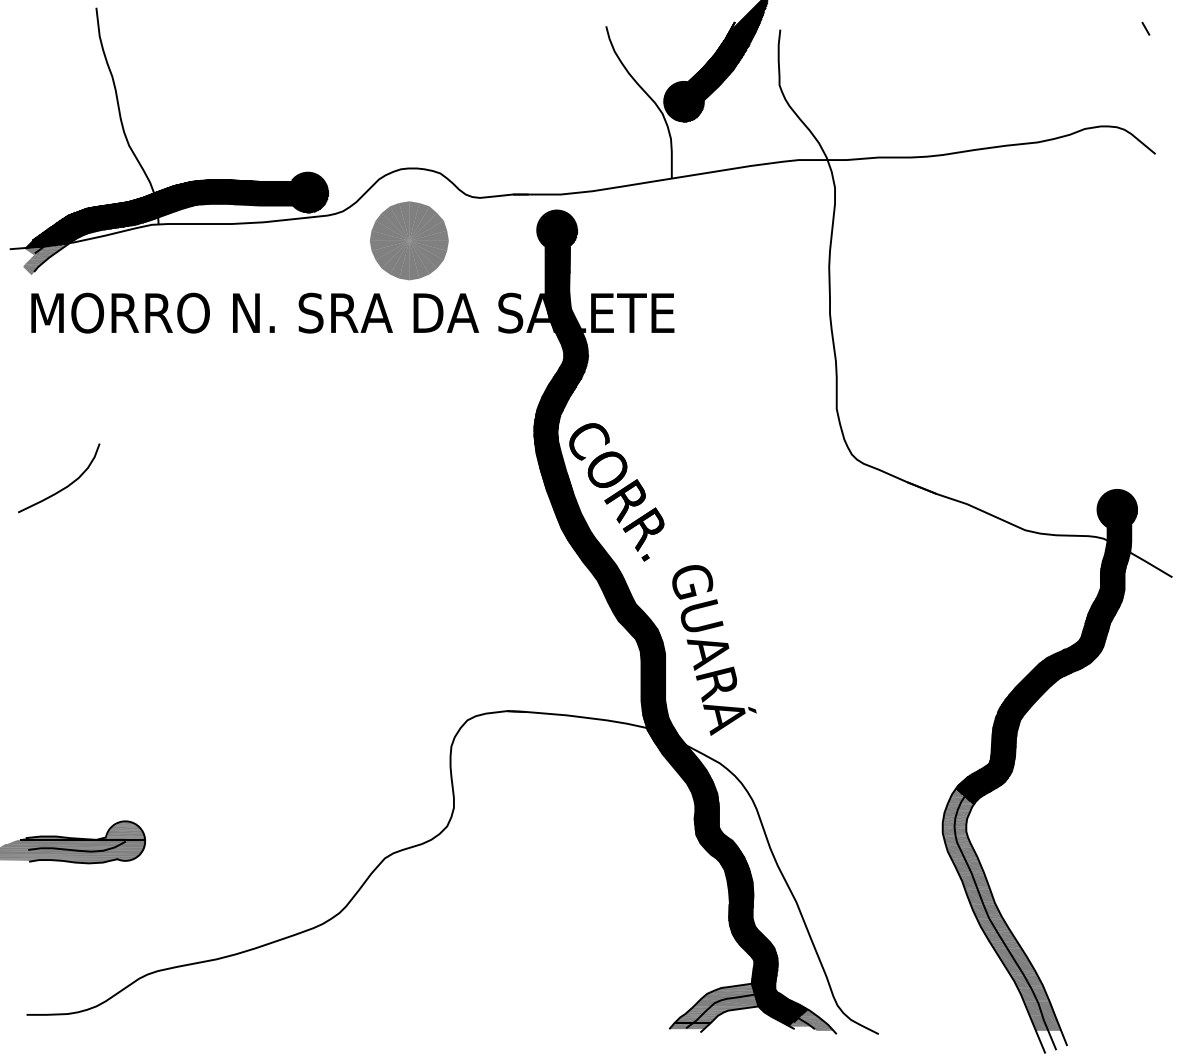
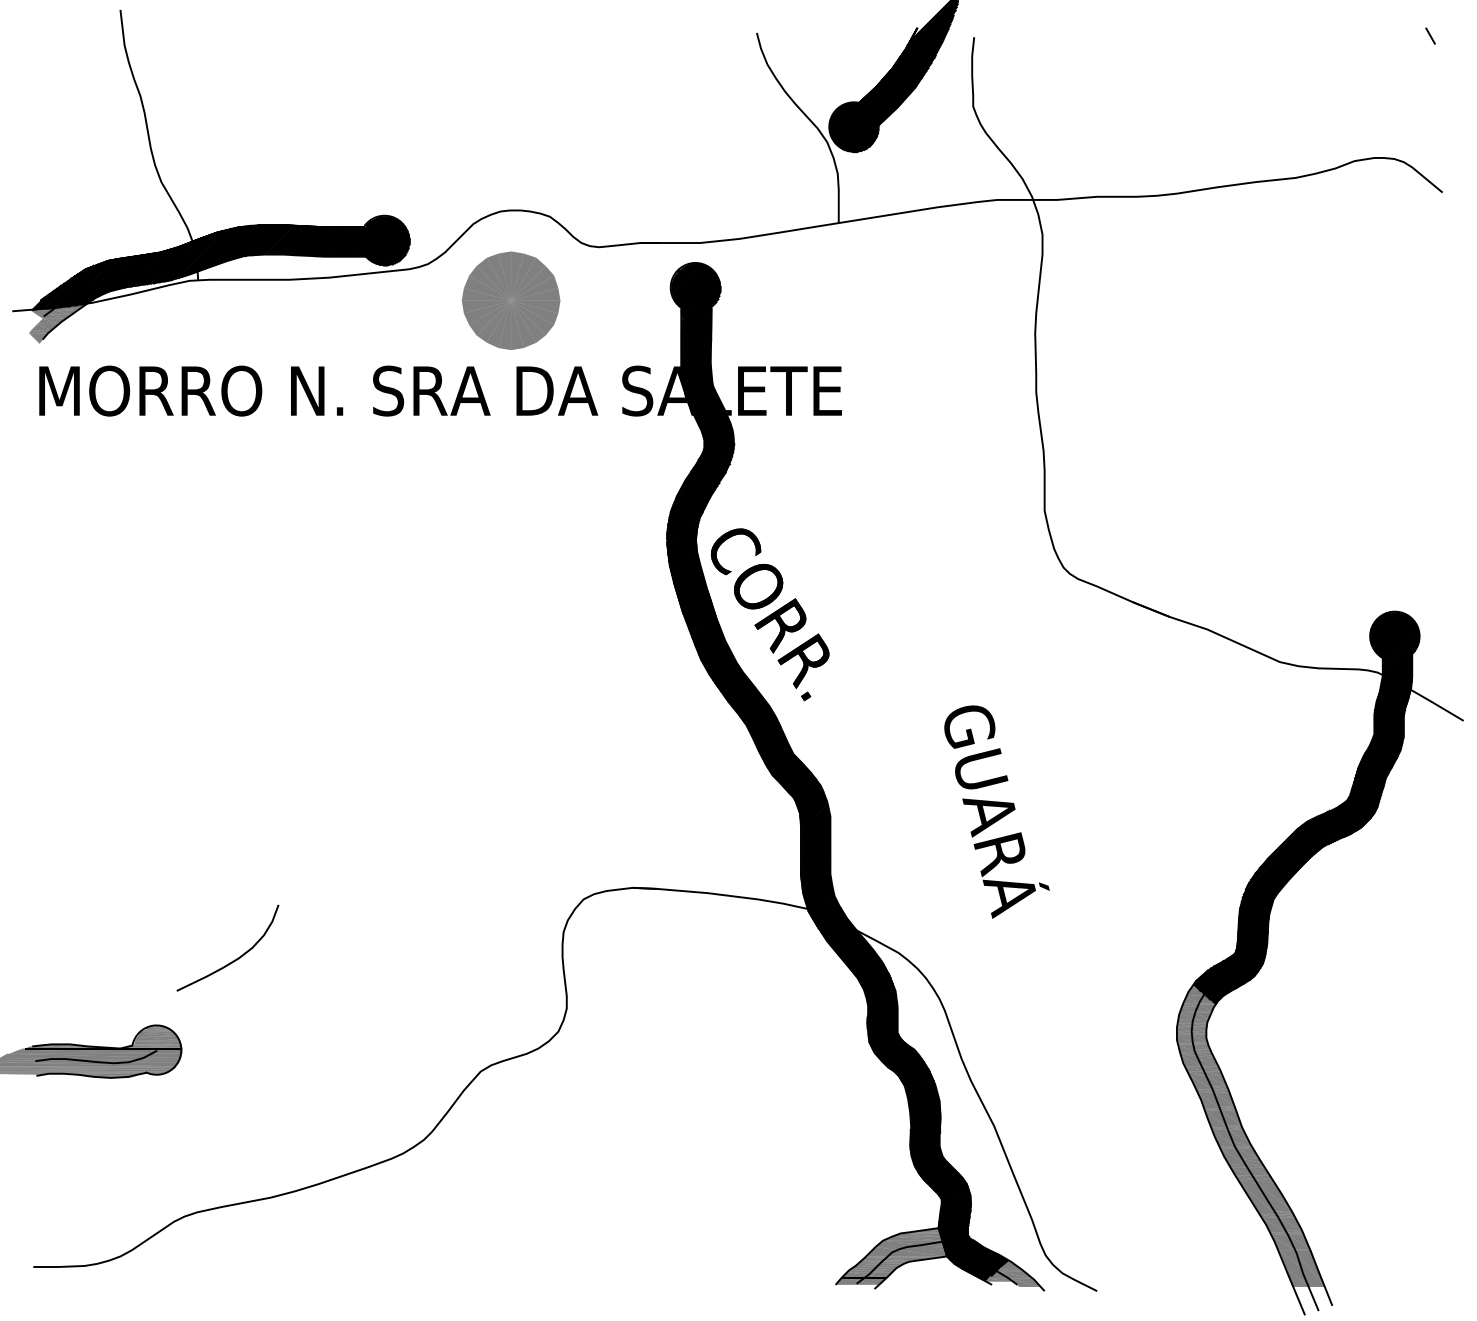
curve: (64, 487) -> (234, 959), moved
text: (714, 649) -> (996, 811), moved

